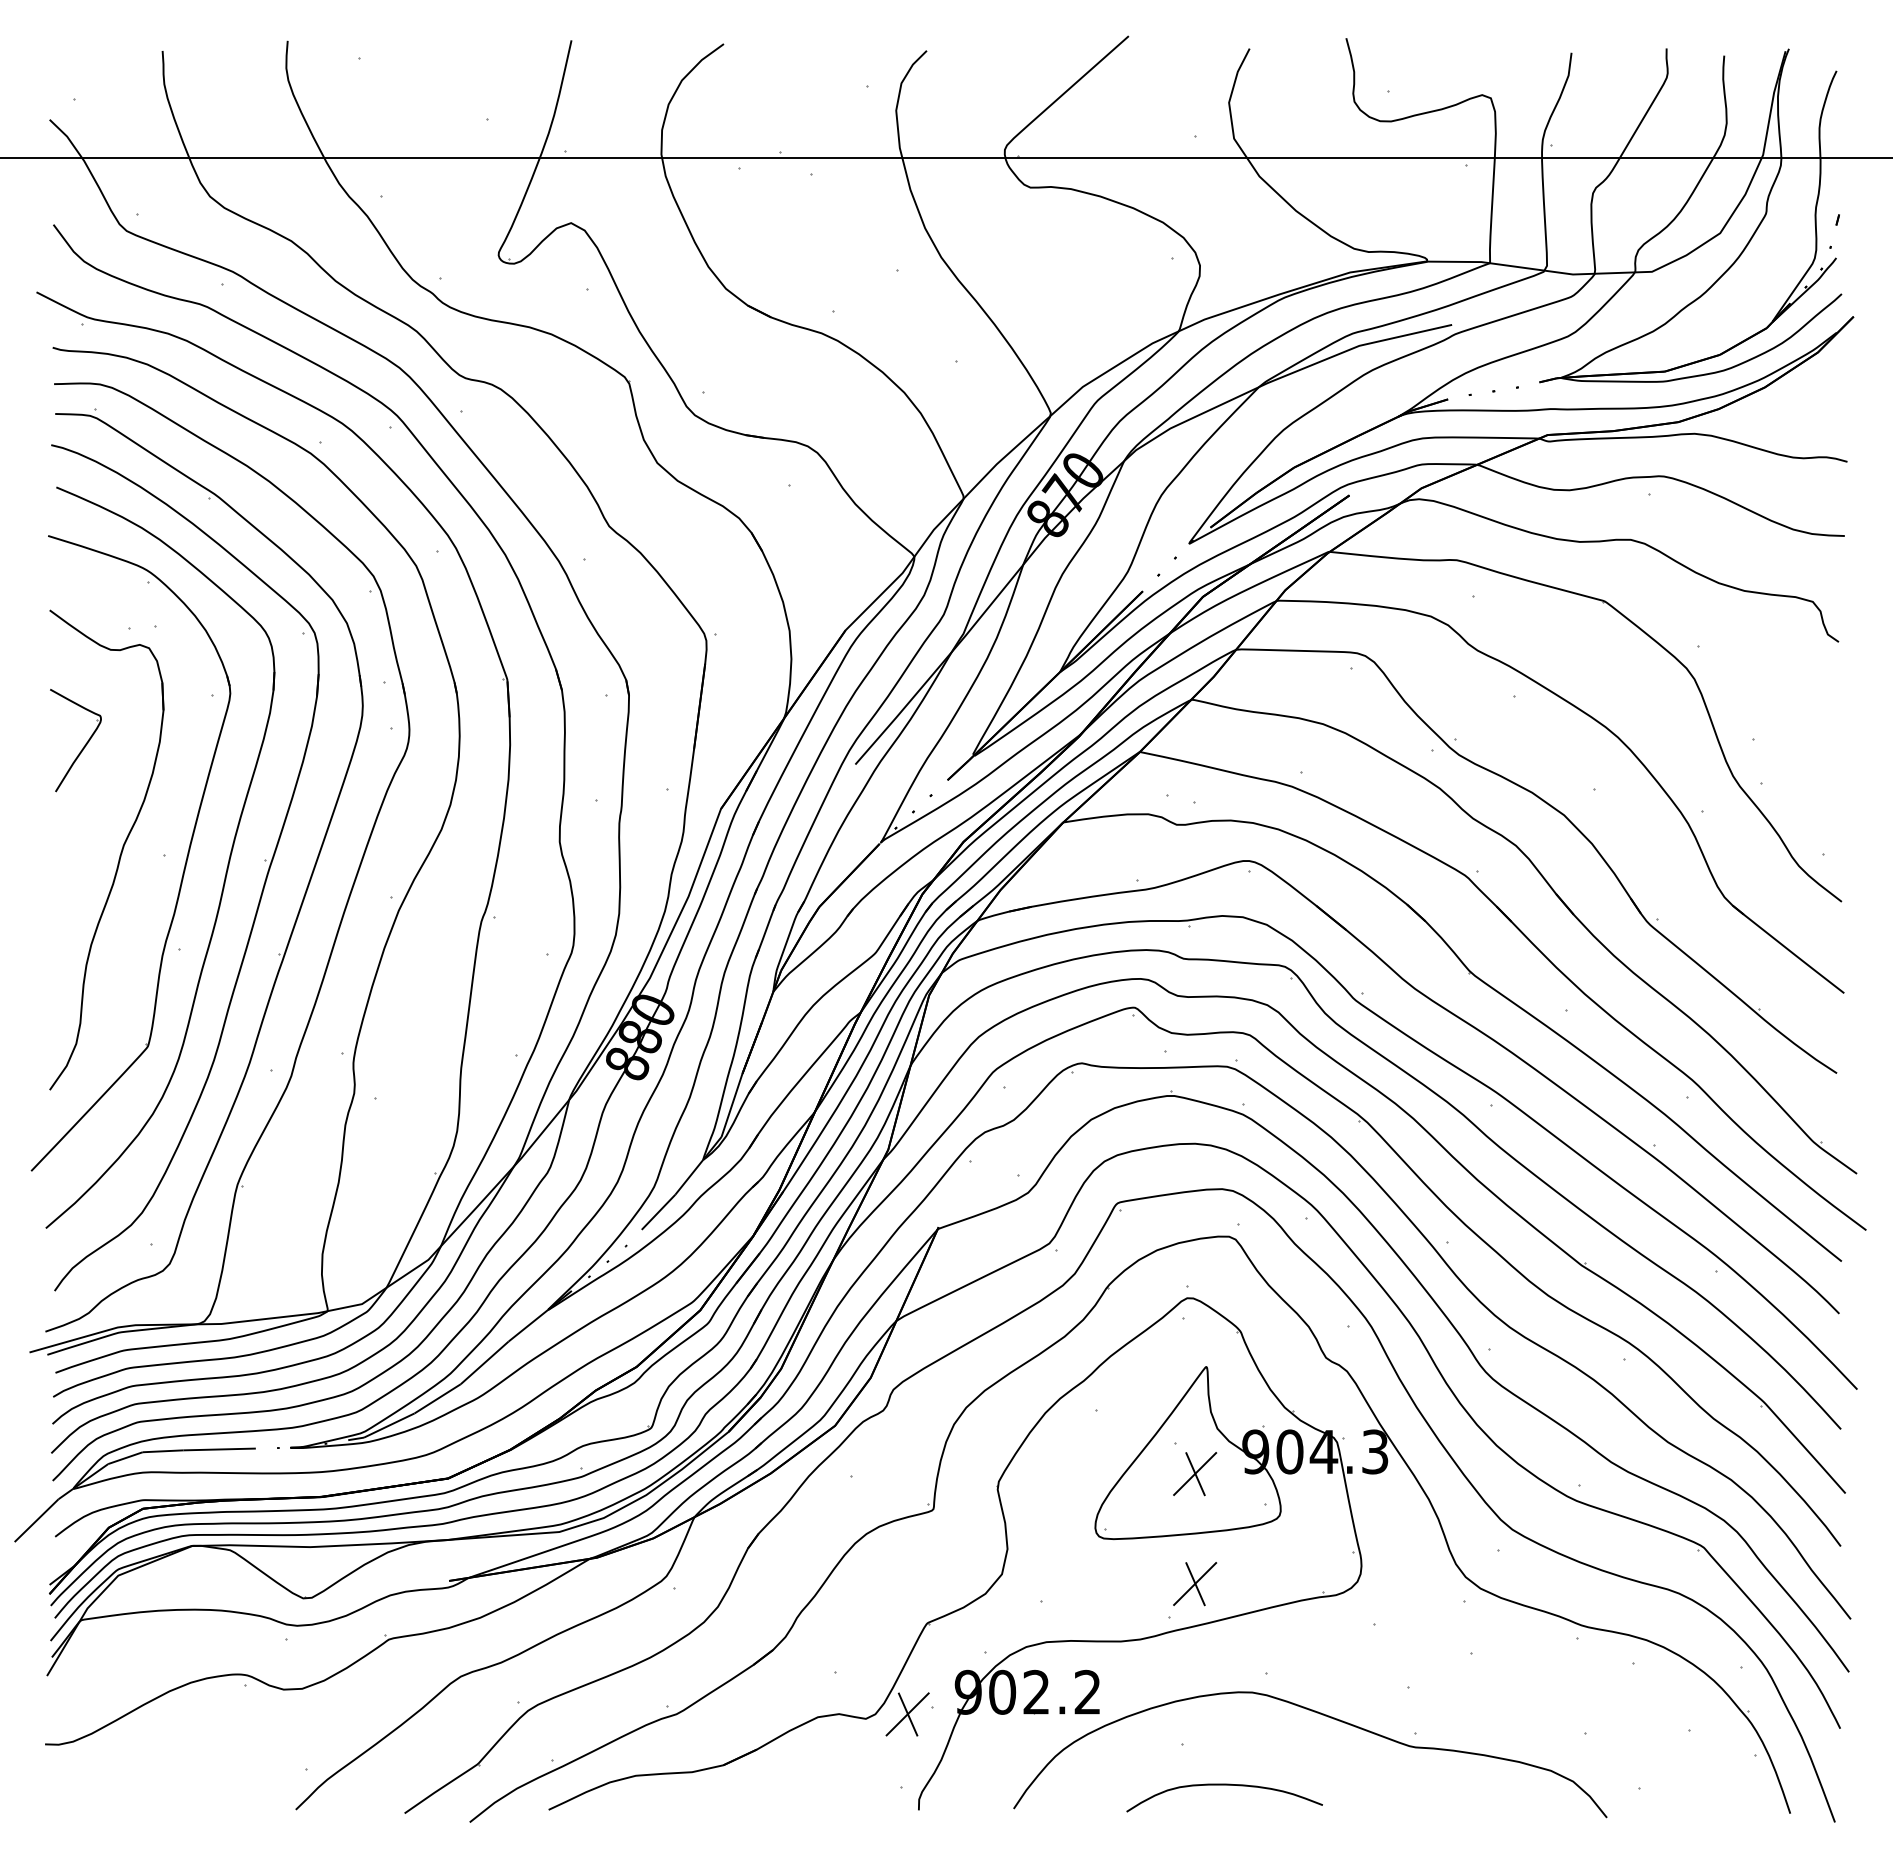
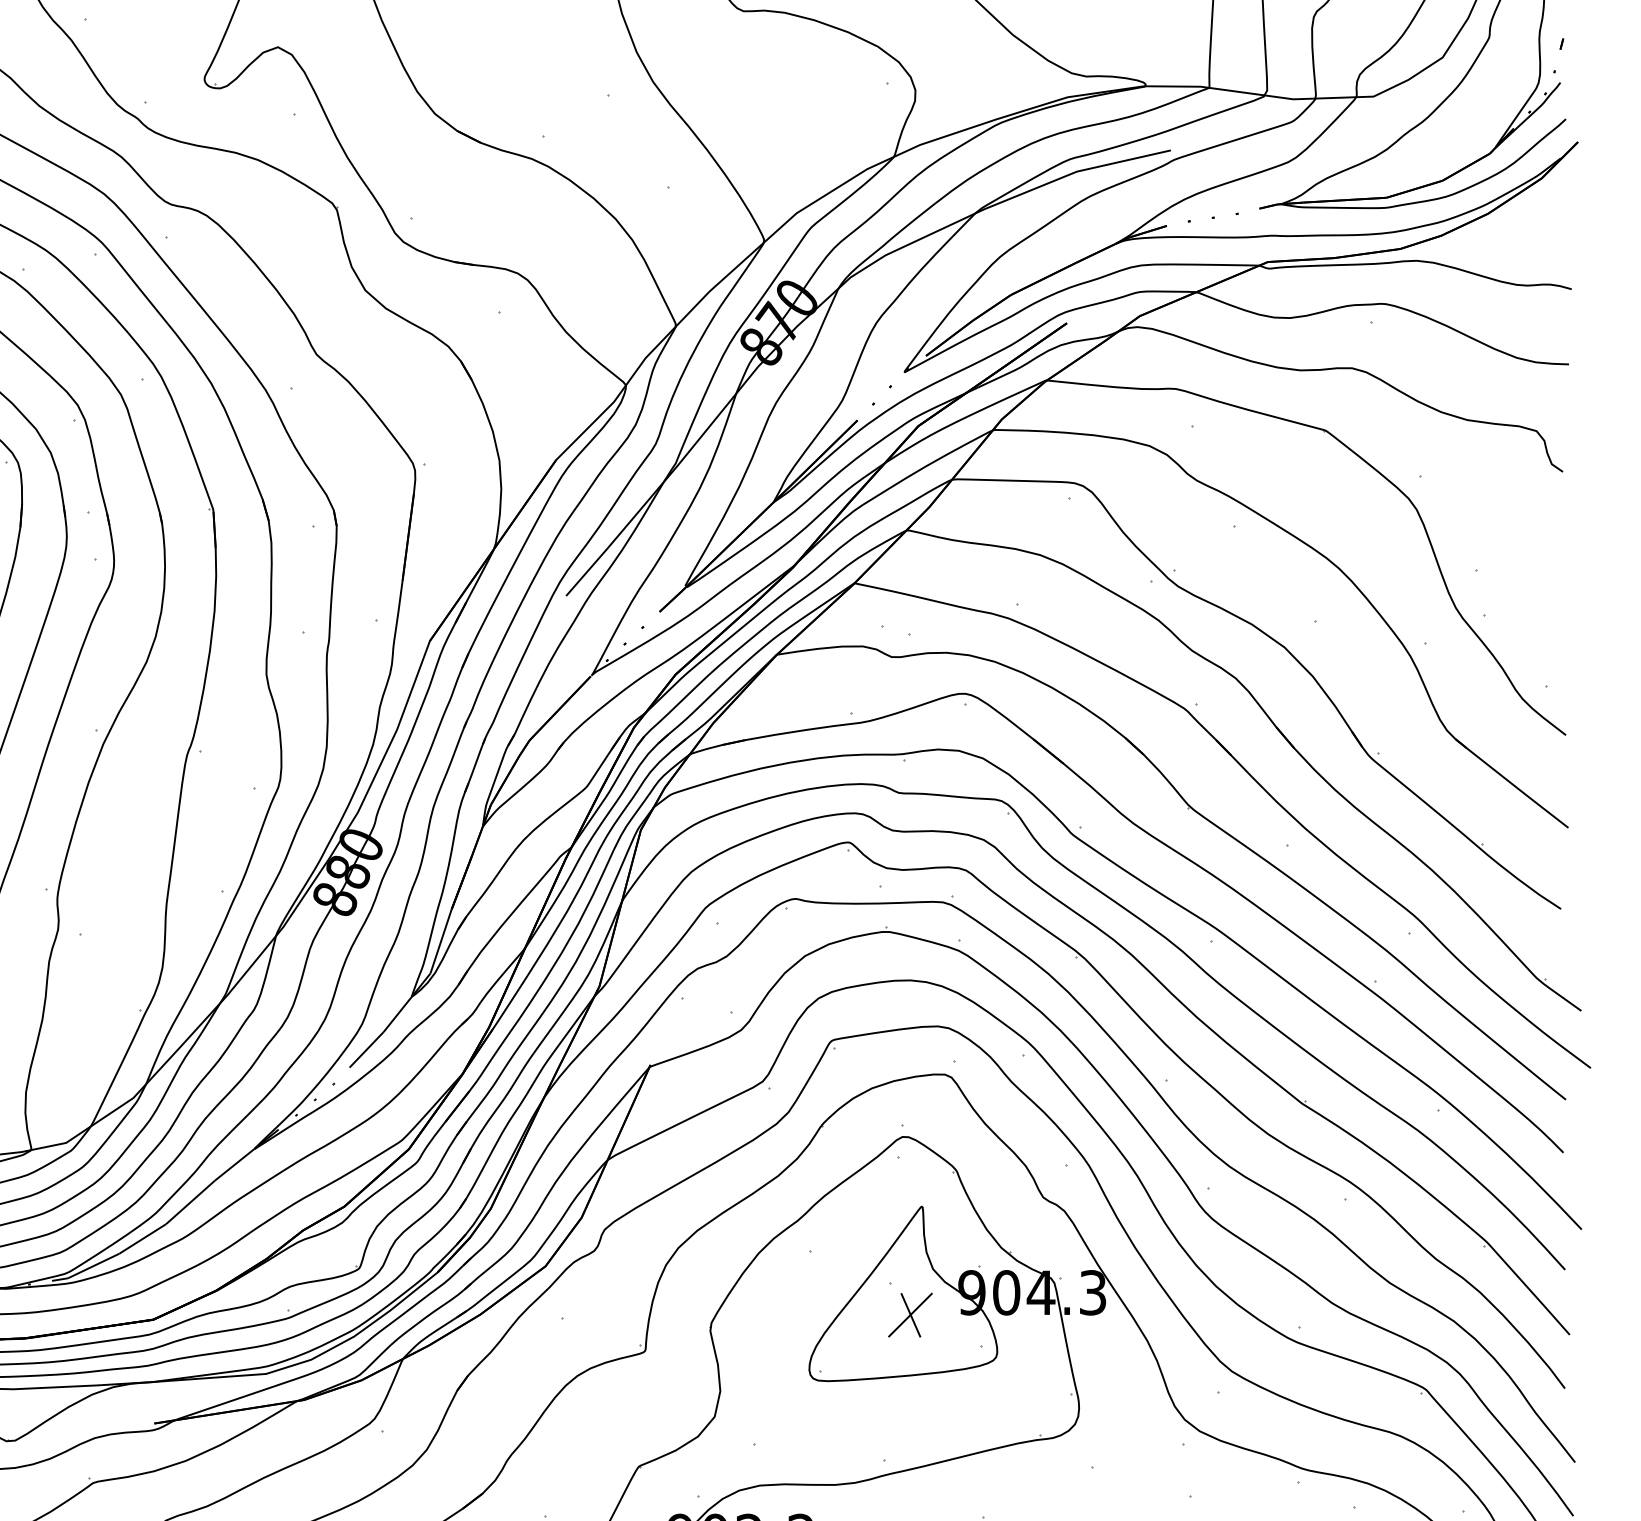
part: (1195, 1584) -> (910, 1427), removed

